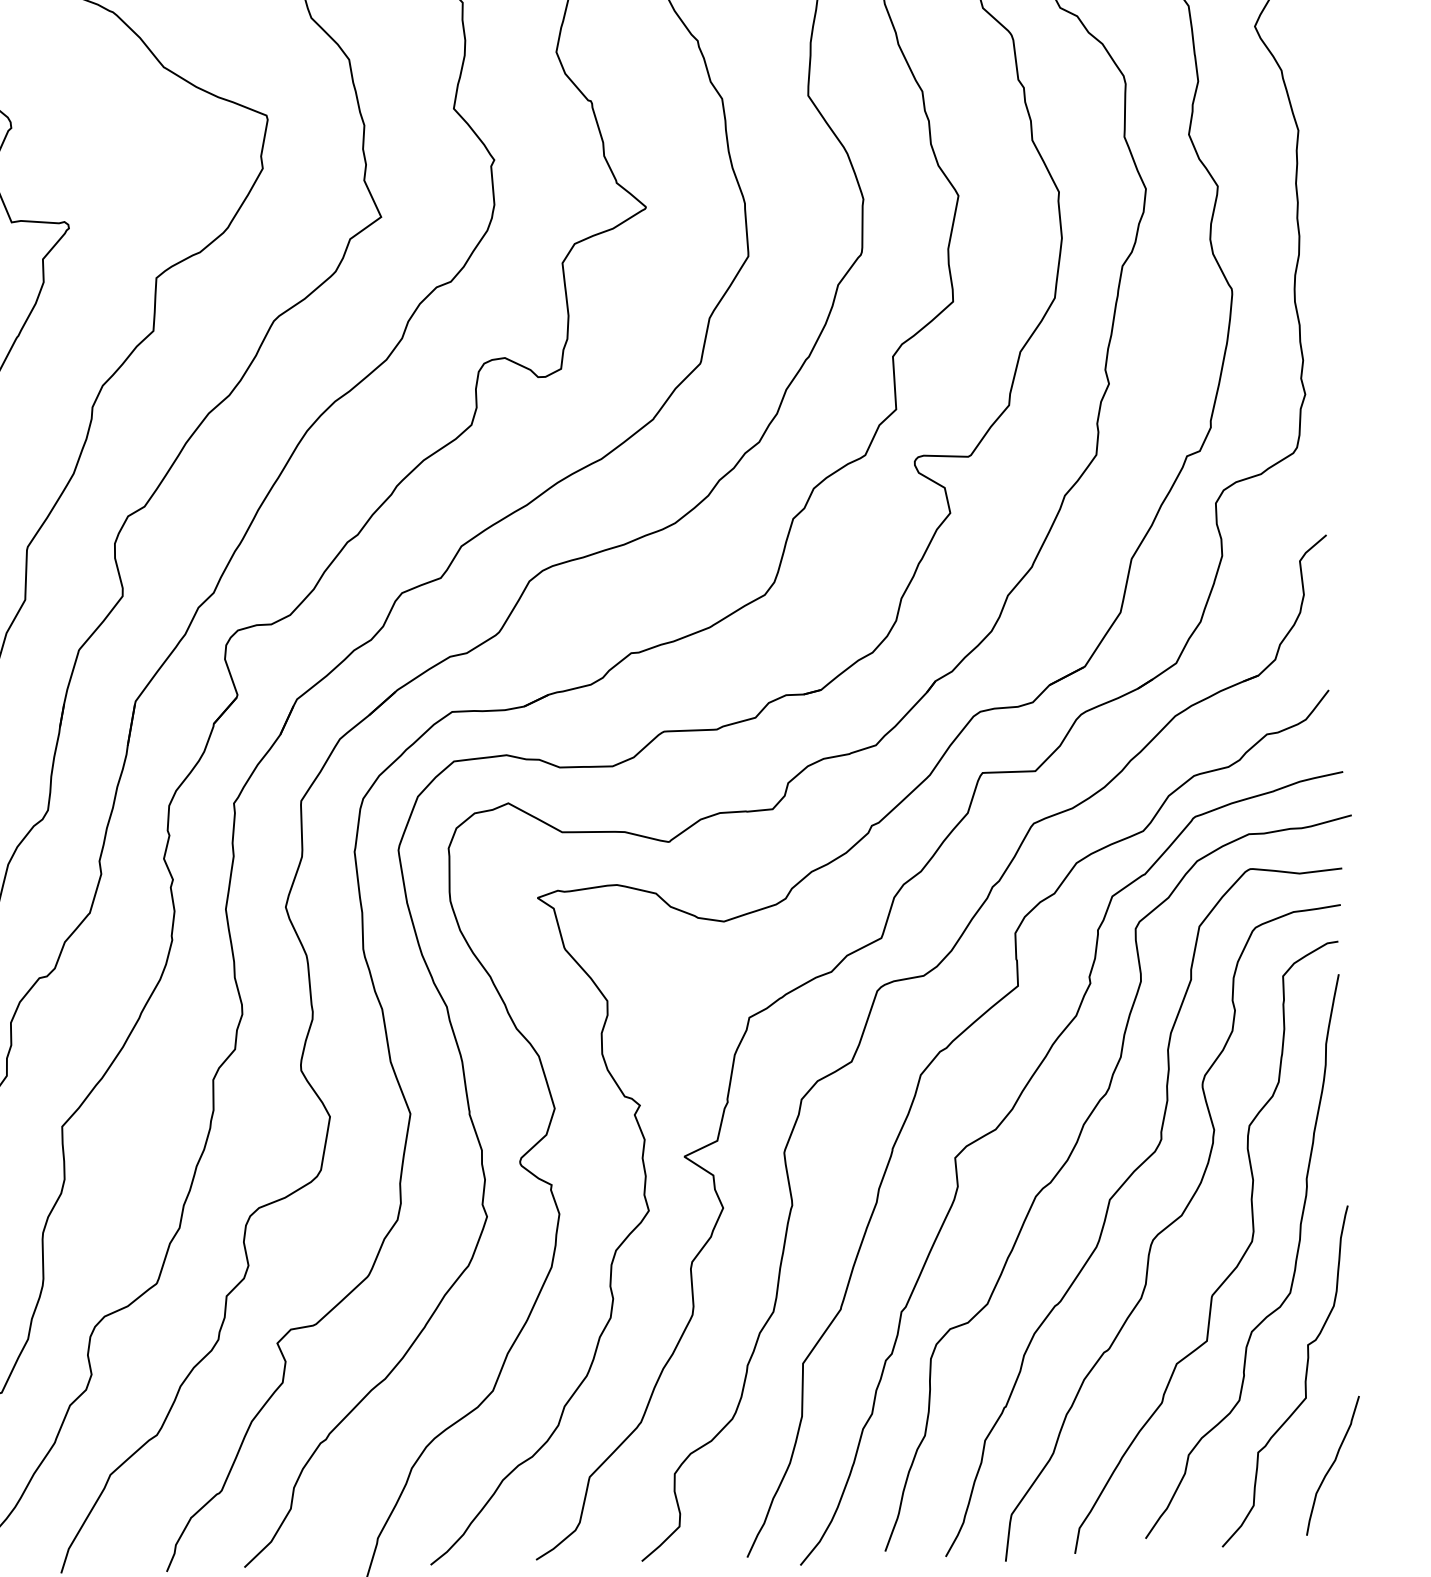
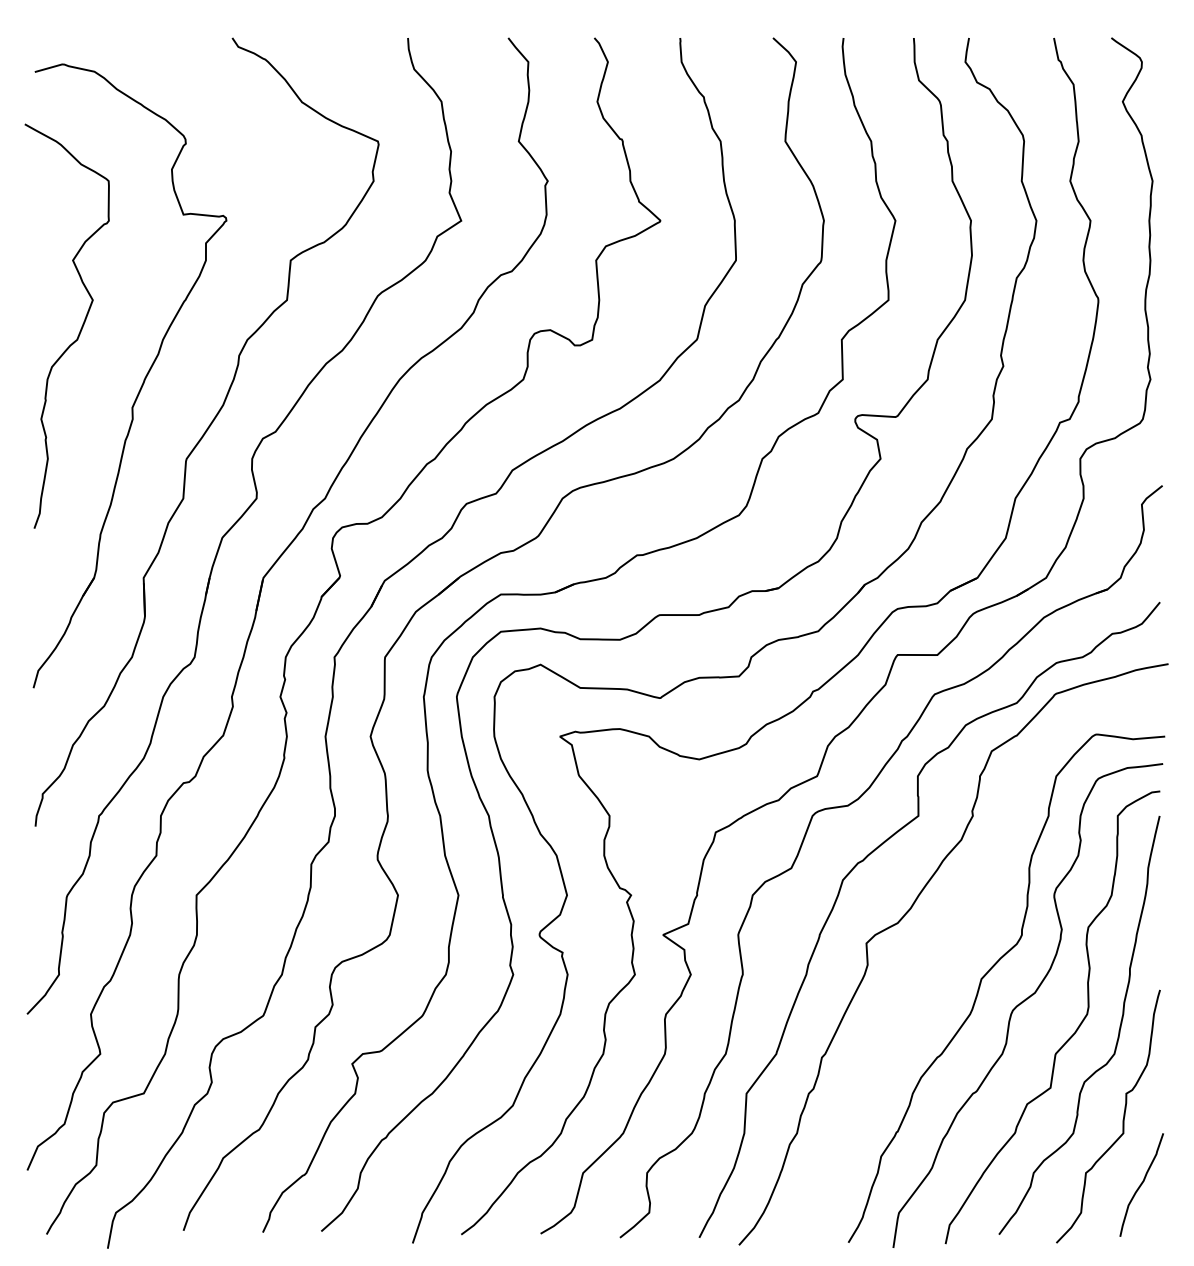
curve: (1069, 1159) -> (952, 947), removed

